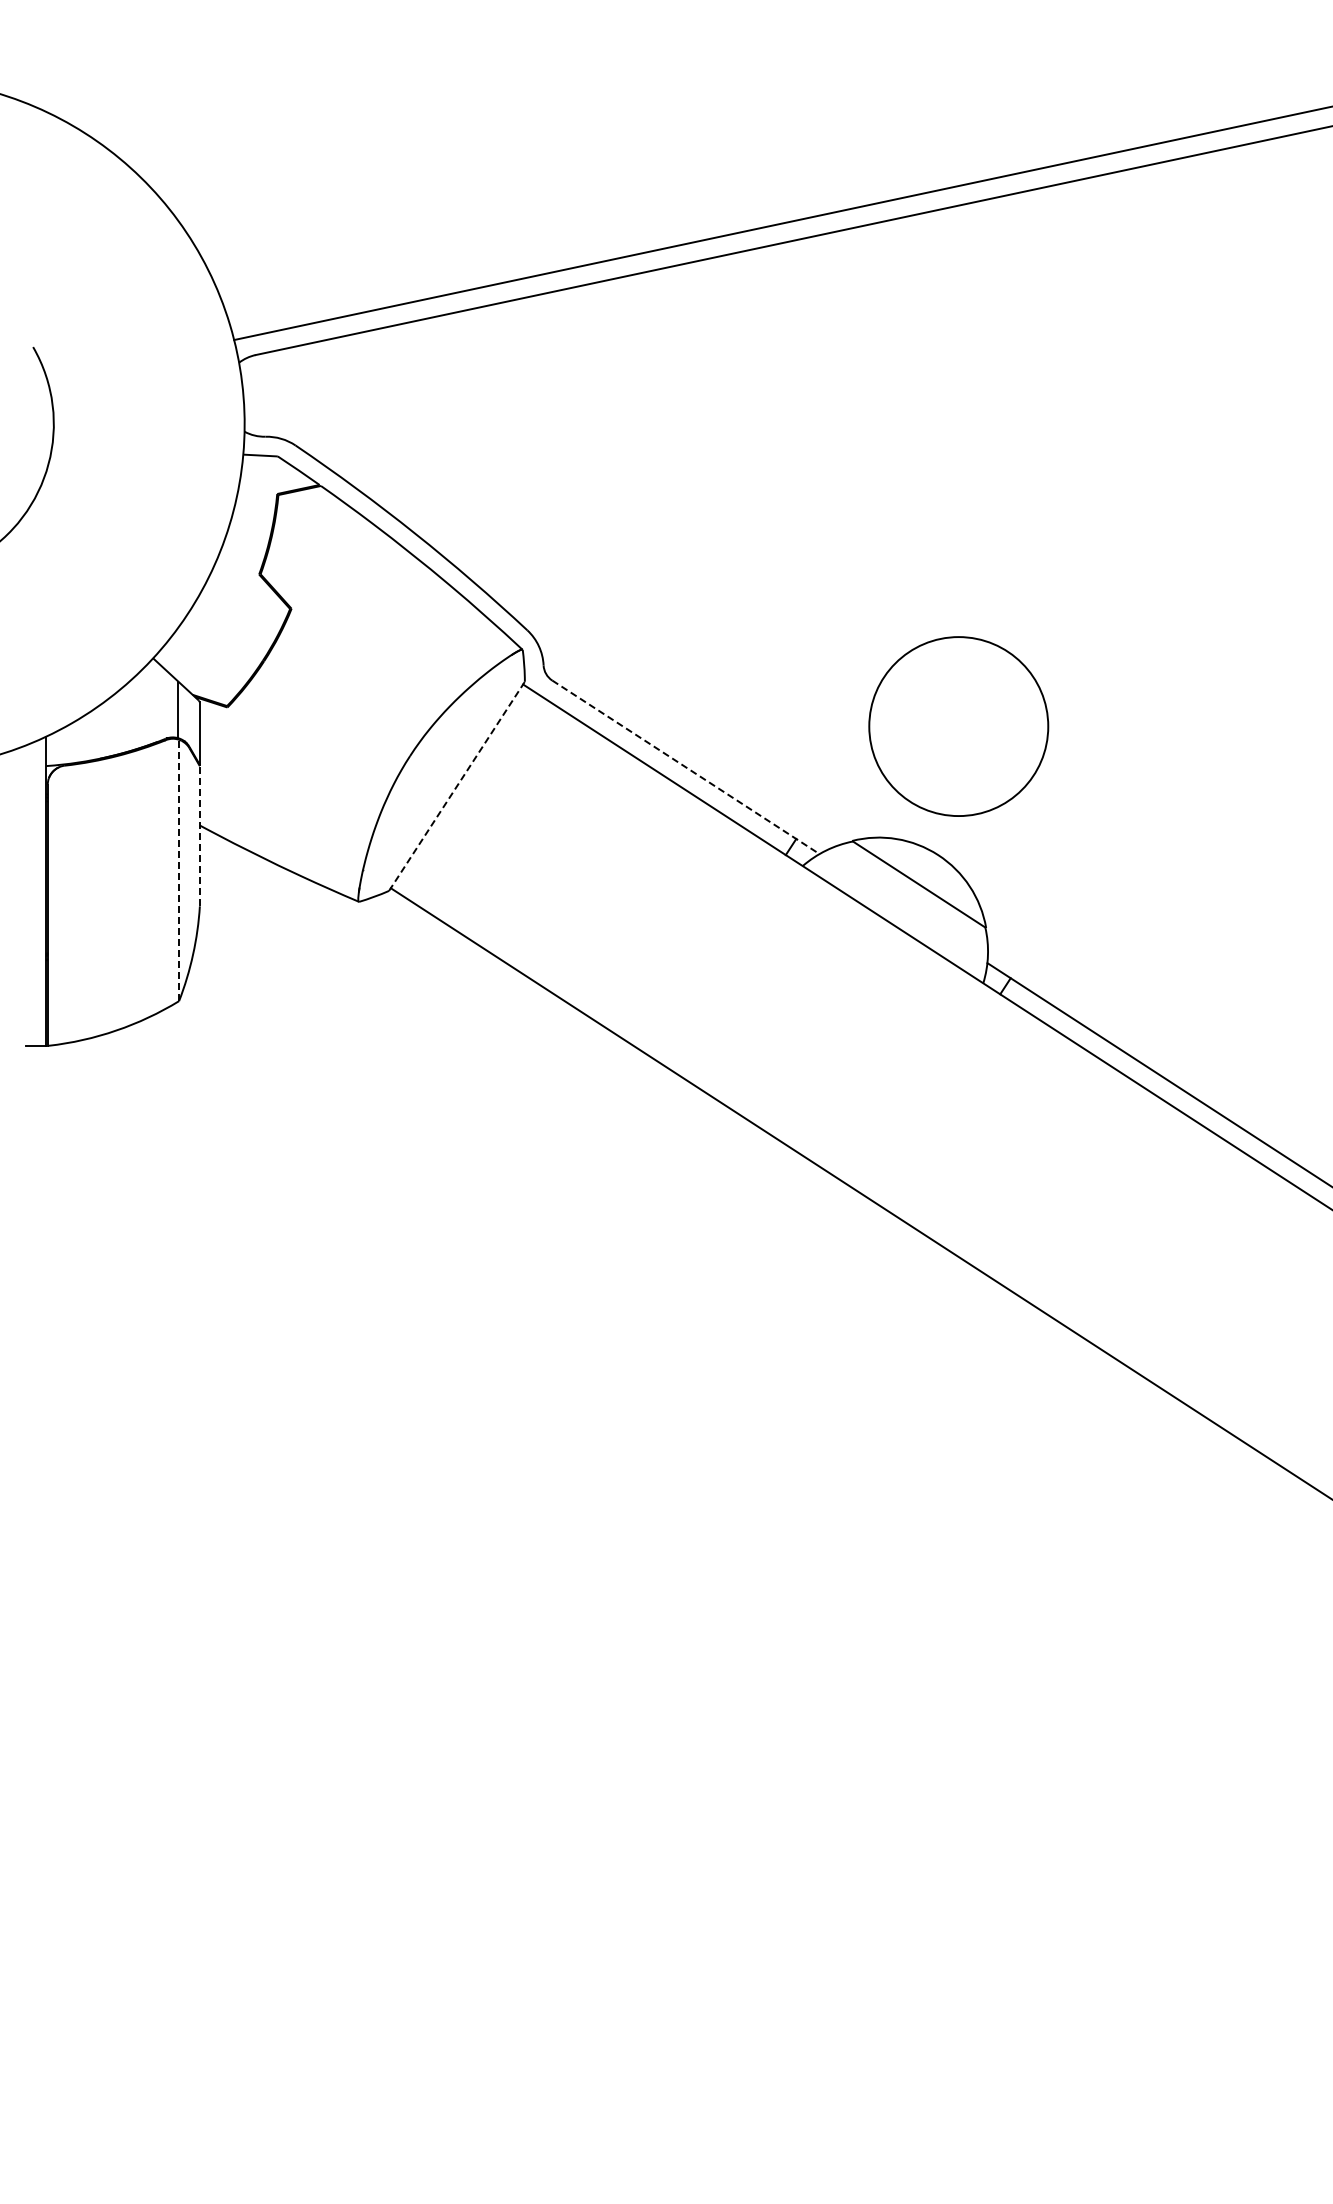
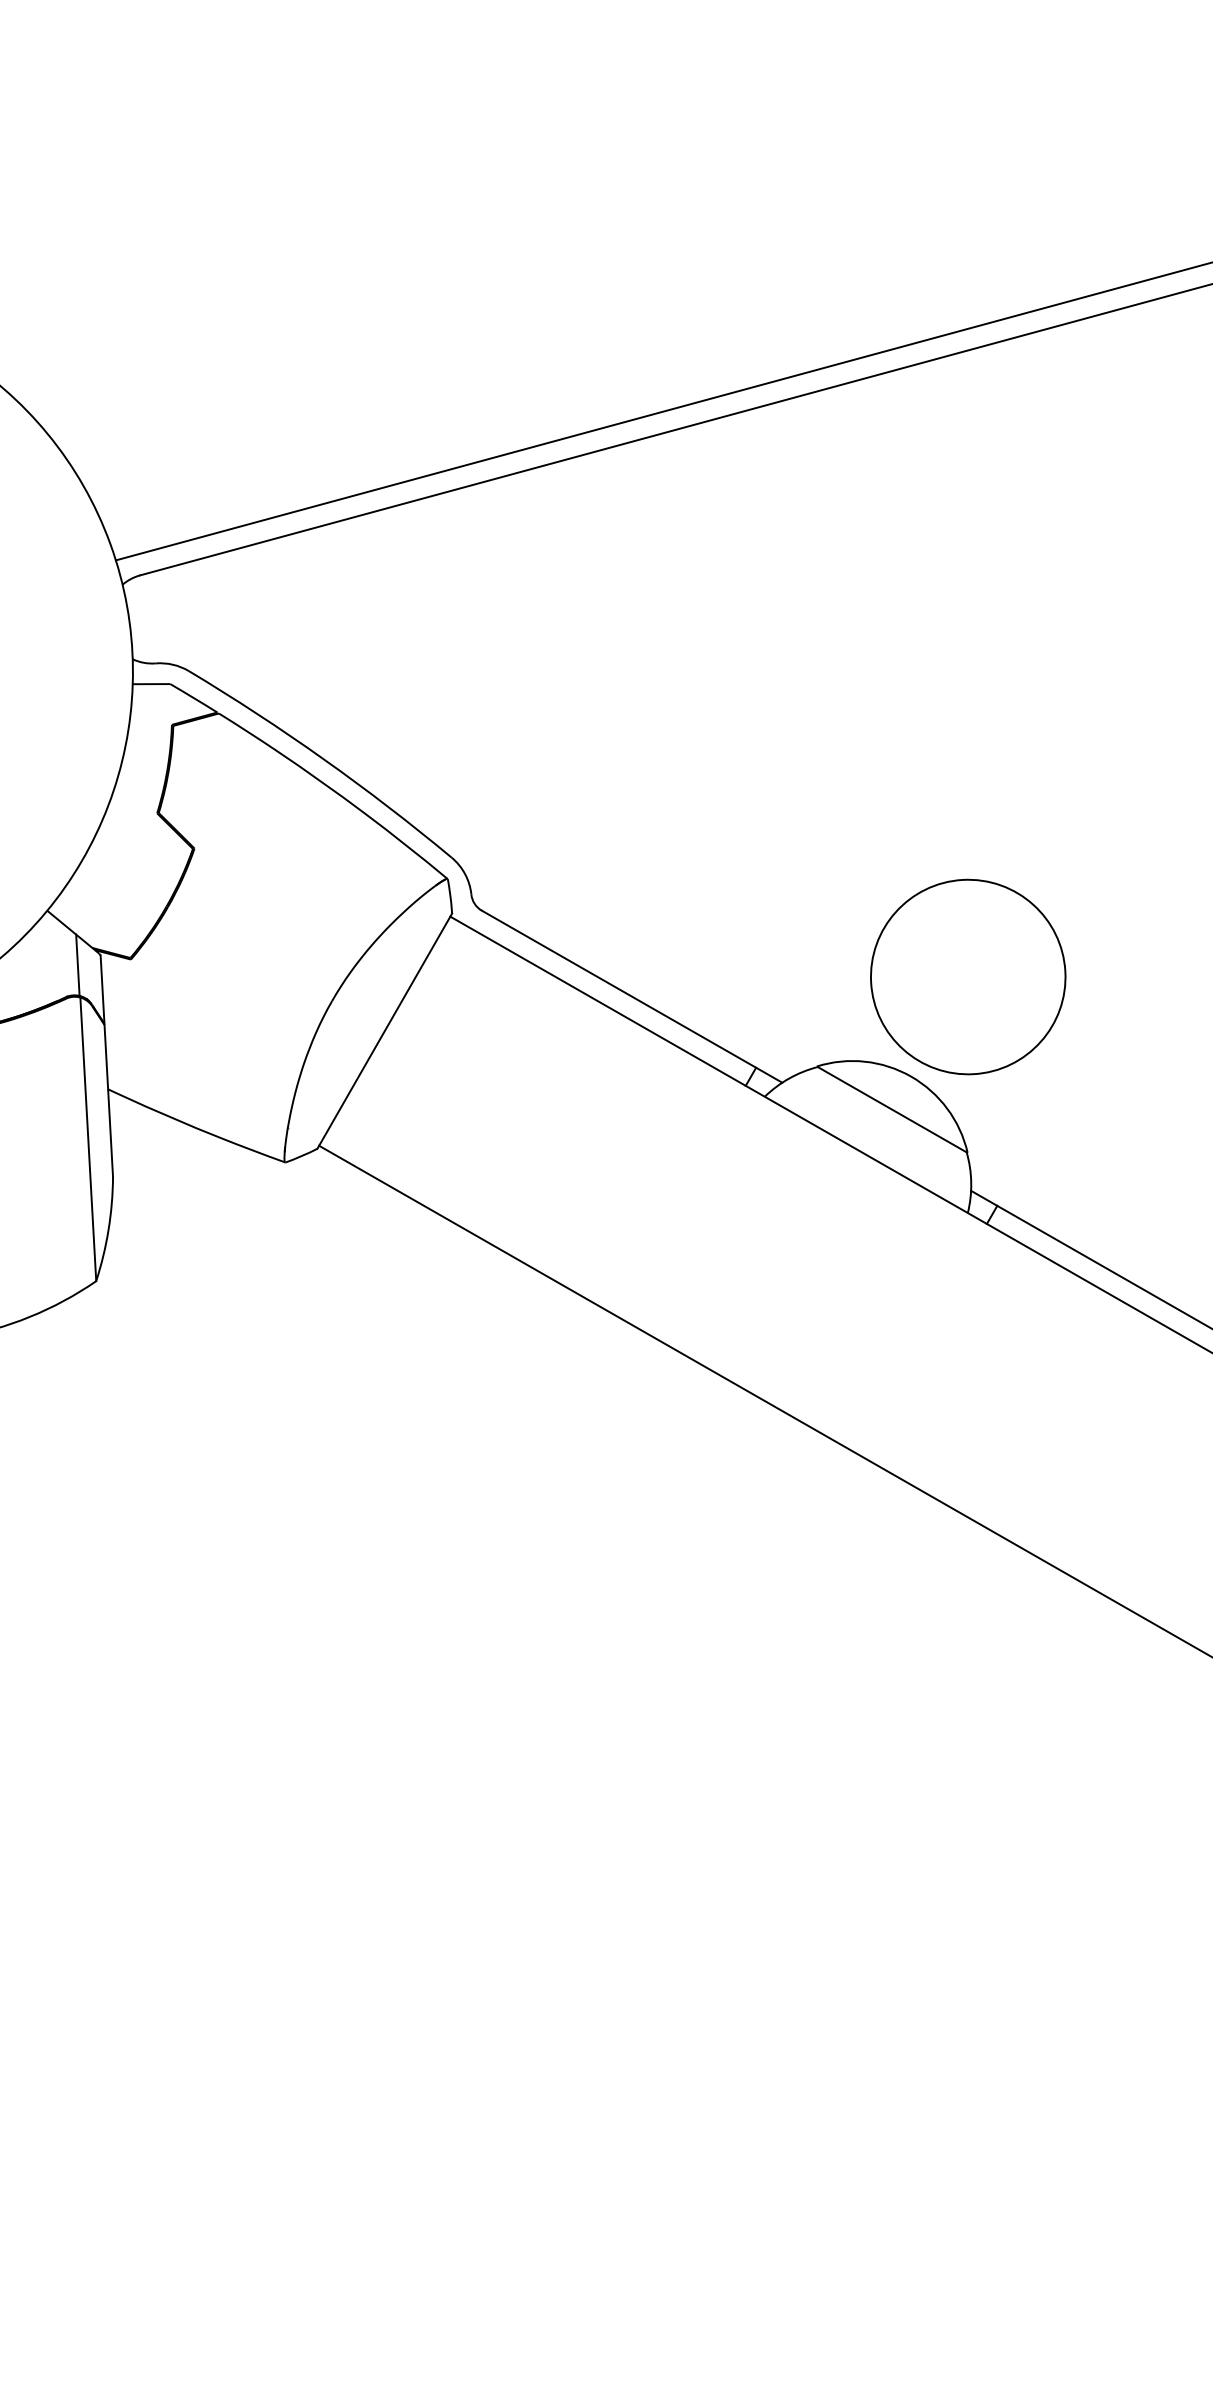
circle: (958, 726) -> (967, 977), moved
line: (686, 767) -> (632, 996), dashed -> solid
line: (456, 786) -> (384, 1031), dashed -> solid
line: (199, 835) -> (108, 1100), dashed -> solid
line: (179, 870) -> (88, 1139), dashed -> solid

